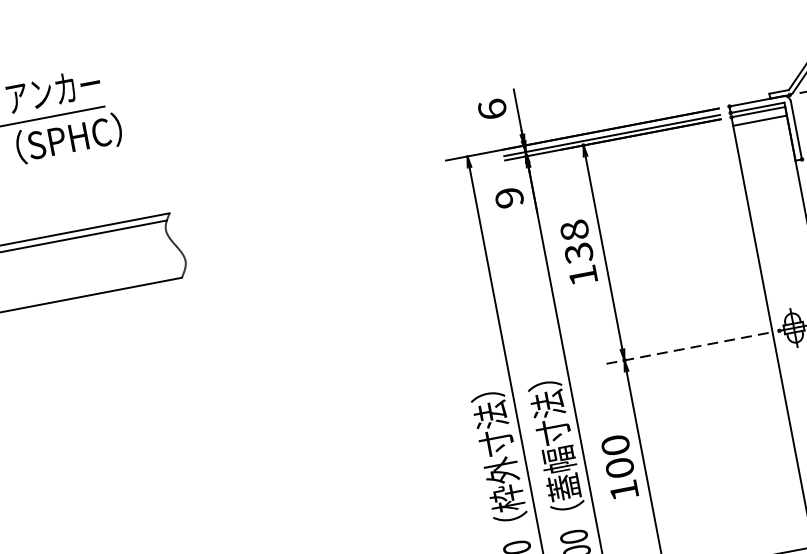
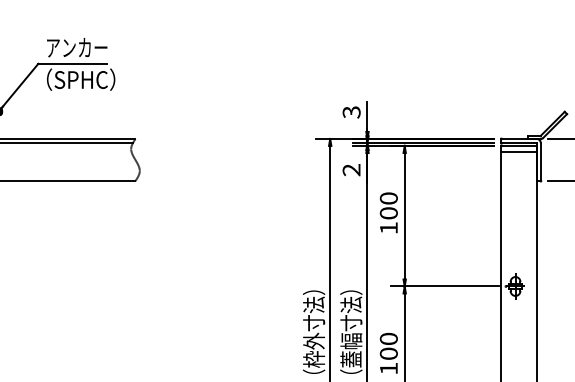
text: (492, 109) -> (351, 112), 6 -> 3
text: (509, 198) -> (351, 170), 9 -> 2
text: (576, 241) -> (388, 205), 138 -> 100
line: (685, 348) -> (444, 286), dashed -> solid

